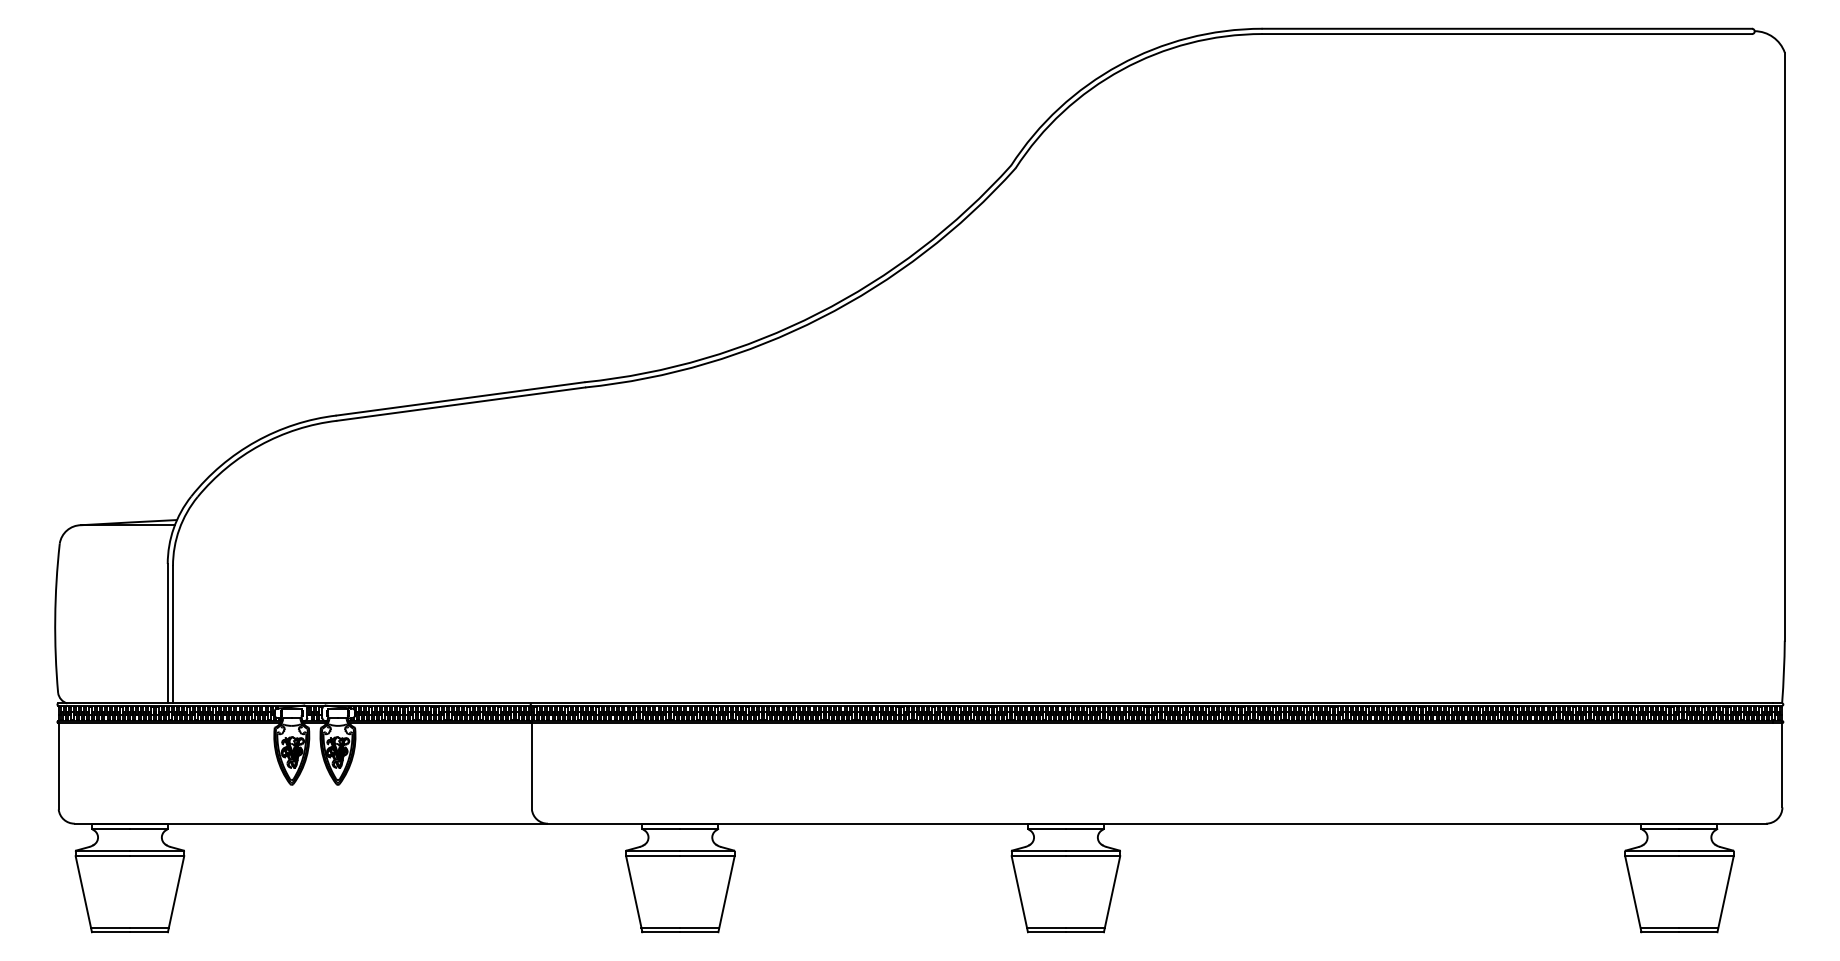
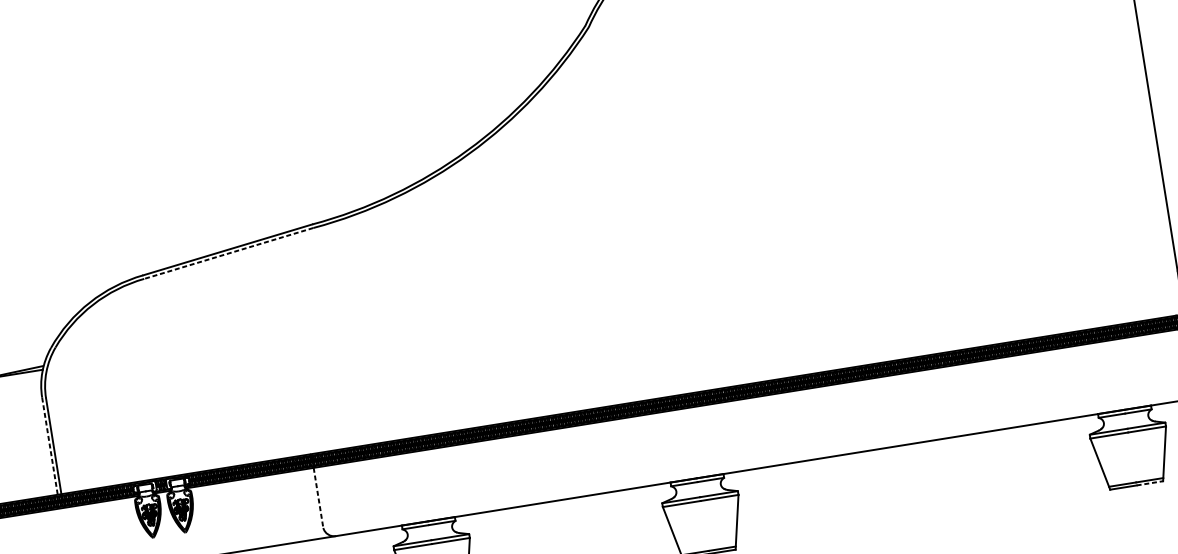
line: (460, 404) -> (228, 253), solid -> dashed
line: (167, 633) -> (49, 446), solid -> dashed
line: (531, 766) -> (318, 498), solid -> dashed
line: (1698, 932) -> (1149, 483), solid -> dashed

